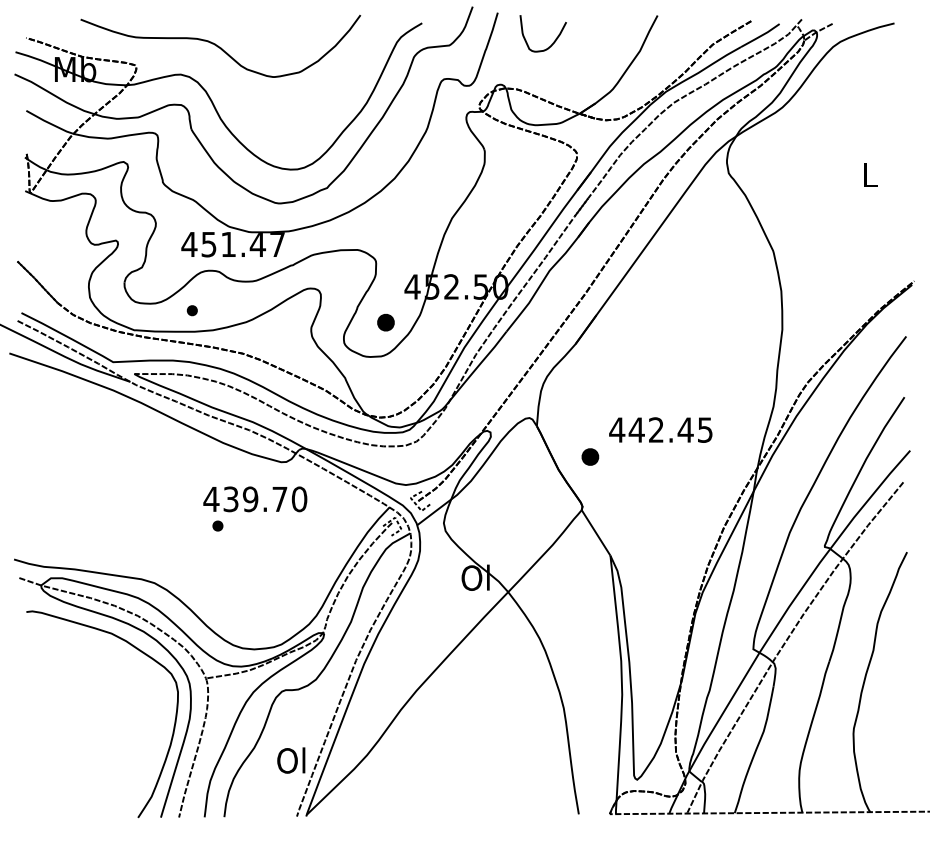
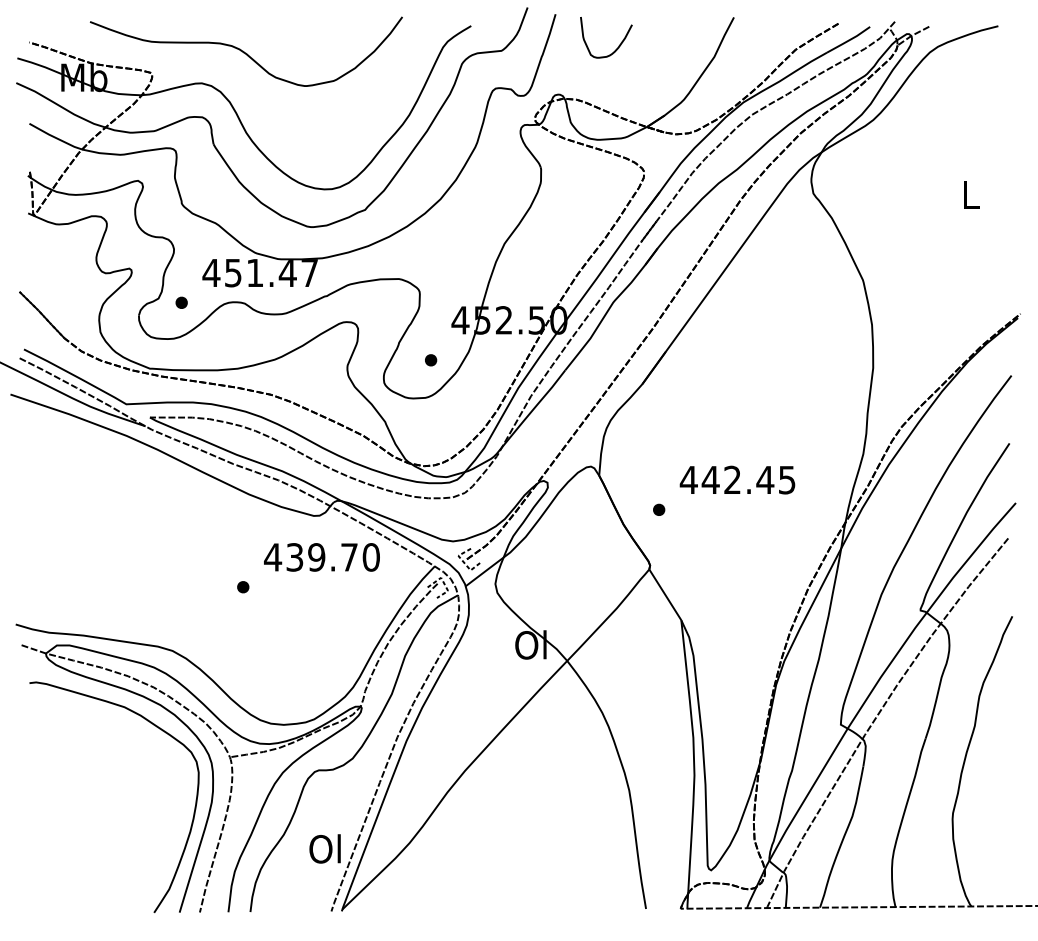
part: (192, 310) -> (181, 302), moved
part: (386, 322) -> (431, 360), size x0.62
part: (590, 456) -> (659, 509), size x0.62
text: (254, 499) -> (321, 557), moved

